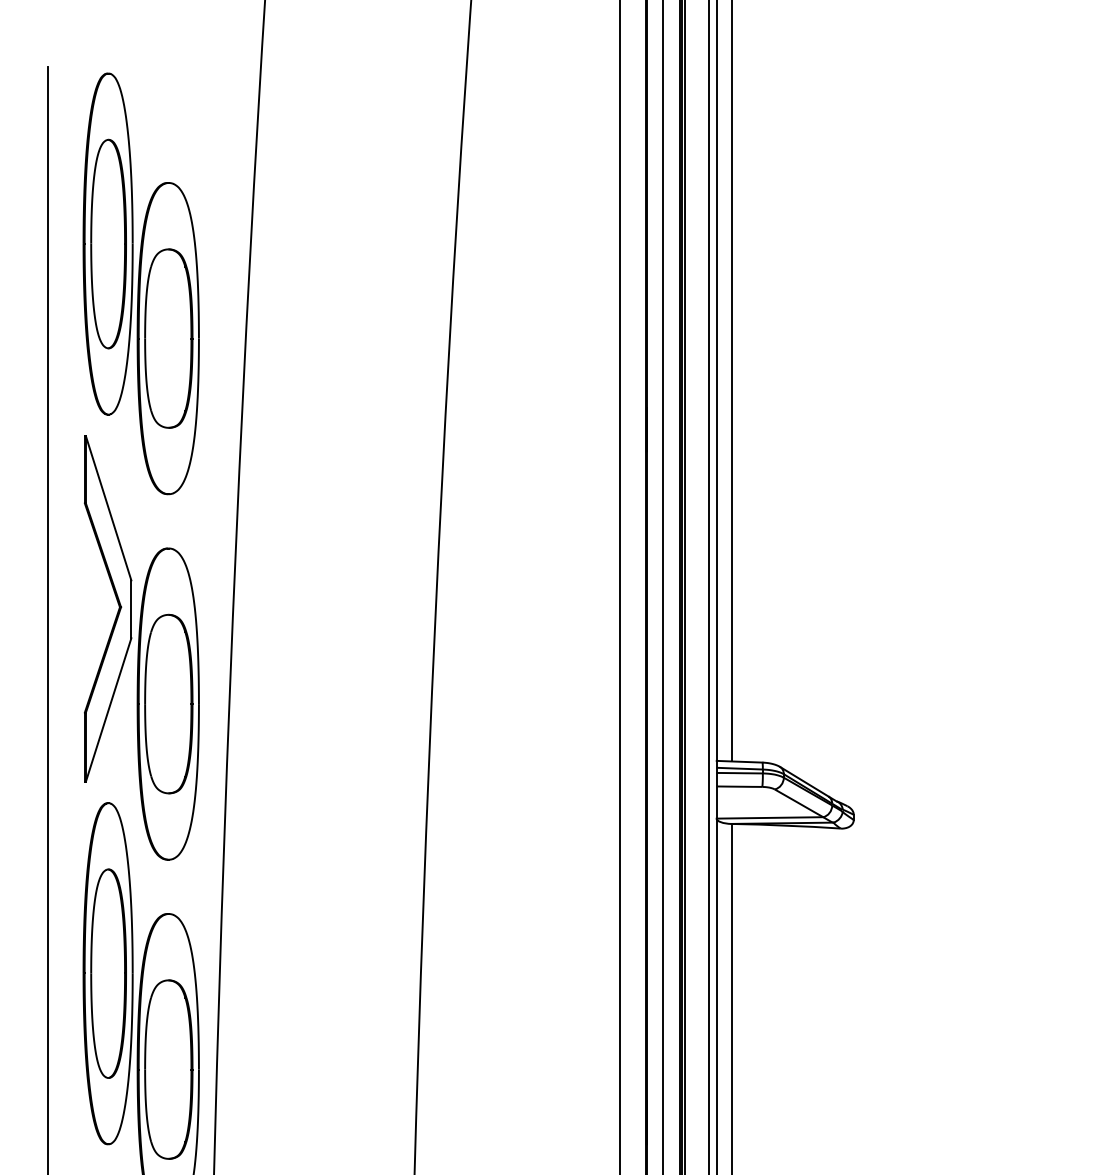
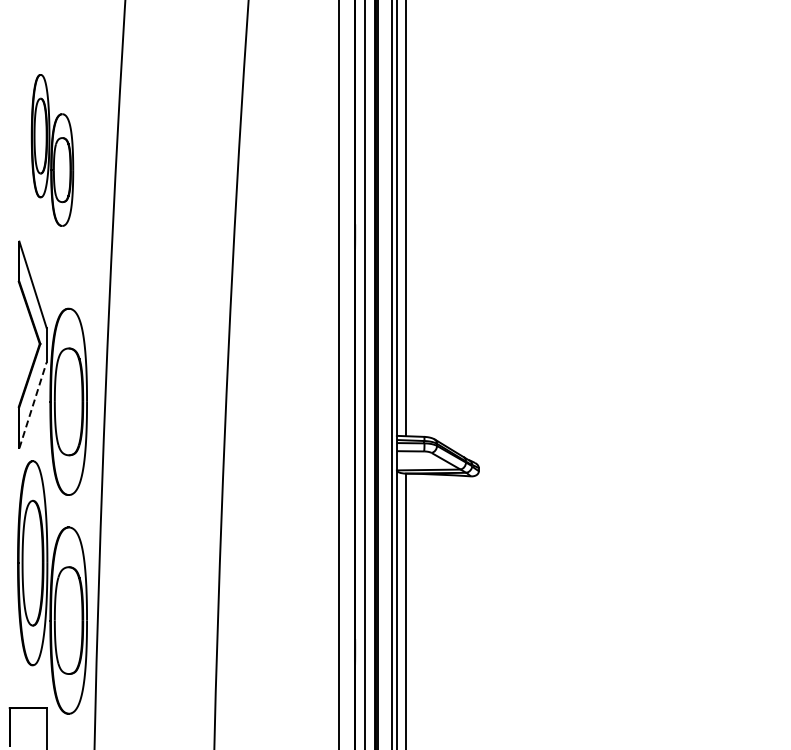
part: (141, 284) -> (52, 150), size x0.6
line: (109, 710) -> (33, 405), solid -> dashed

